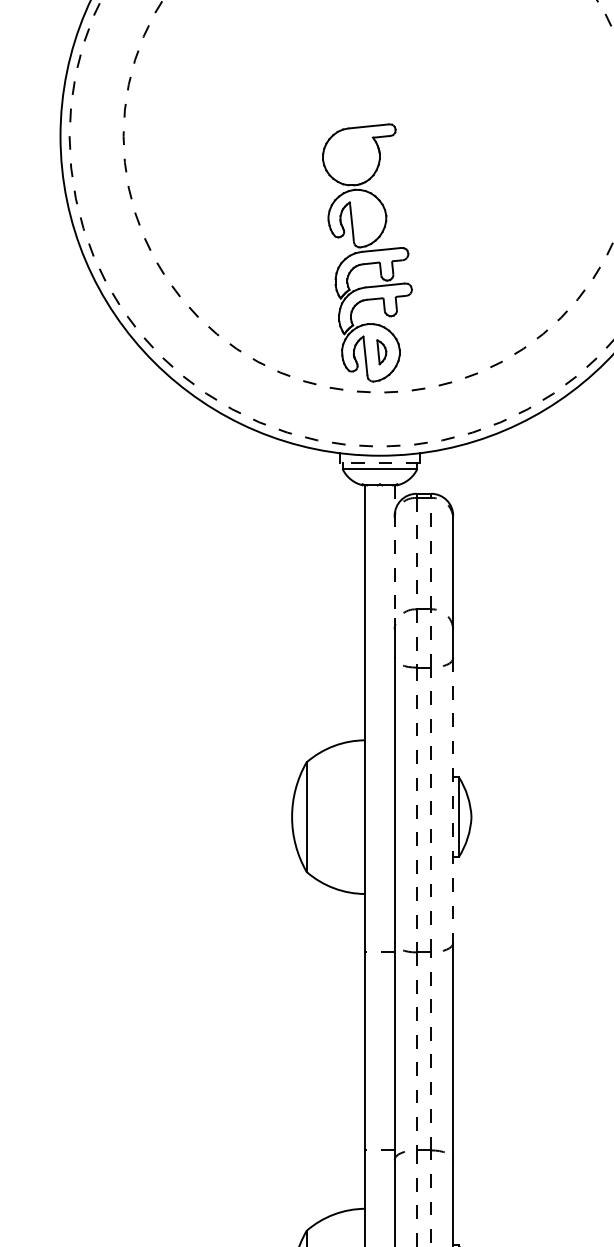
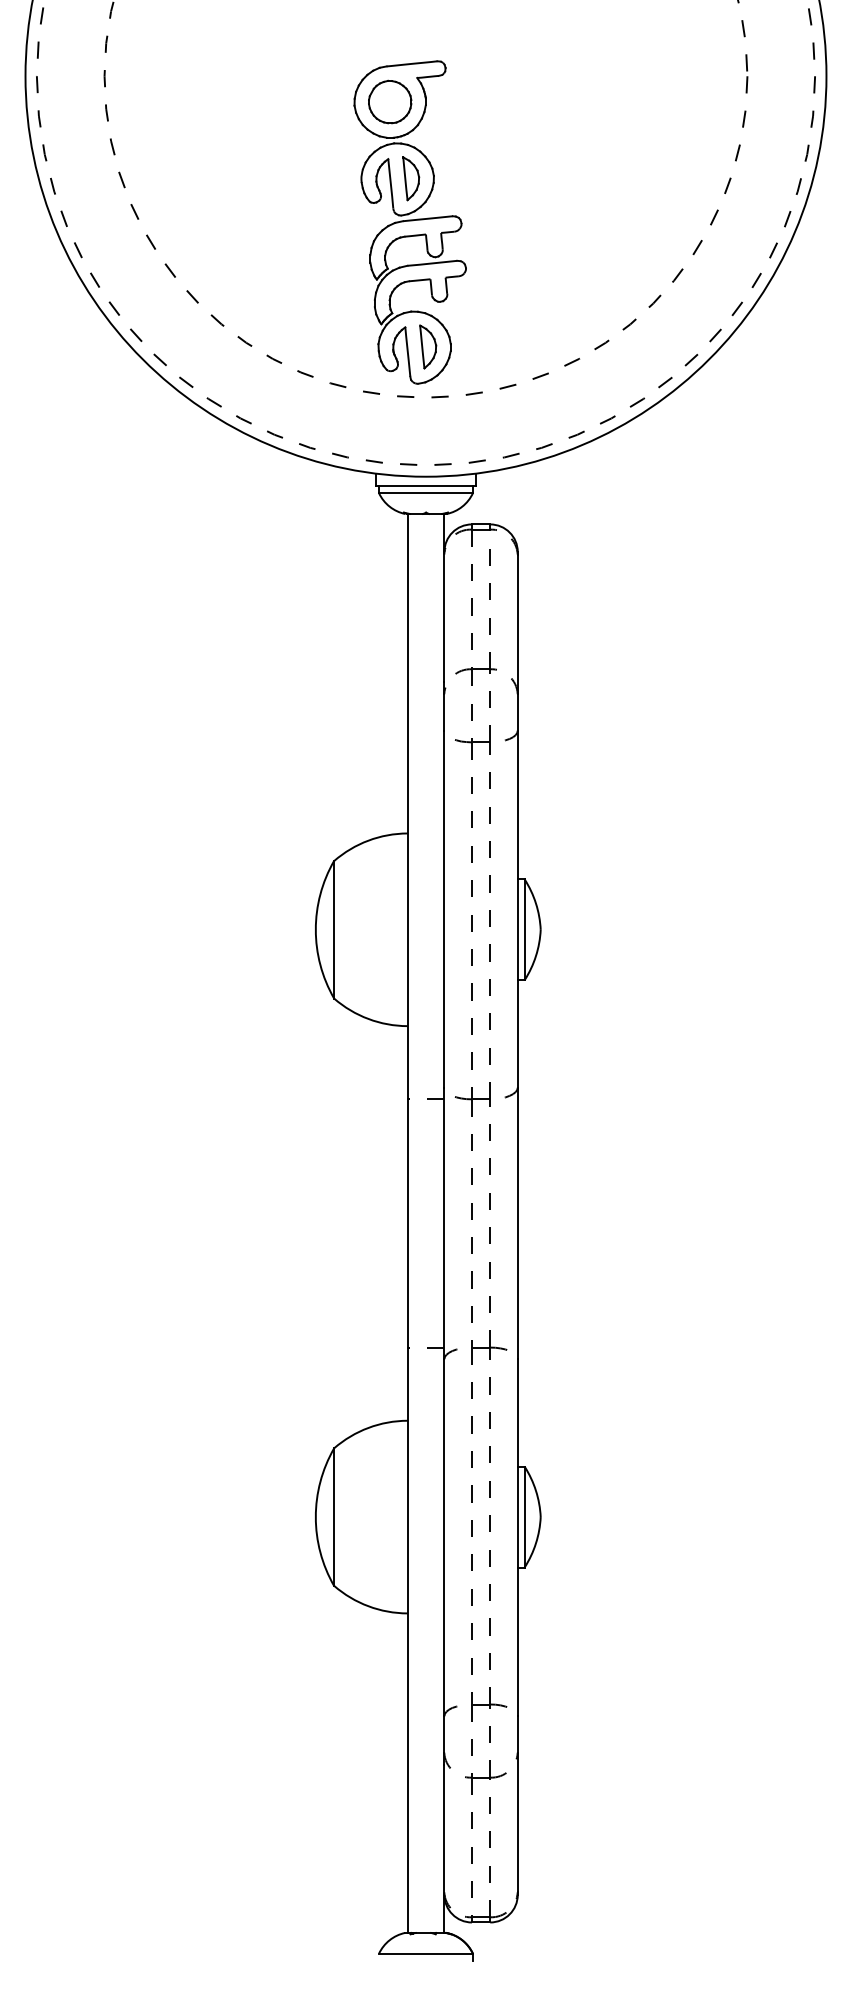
part: (351, 156) -> (390, 101), added
part: (368, 217) -> (411, 178), added
part: (381, 351) -> (428, 346), size x1.43
line: (379, 463) -> (425, 486), dashed -> solid
line: (394, 552) -> (444, 597), dashed -> solid
line: (452, 800) -> (517, 909), dashed -> solid

